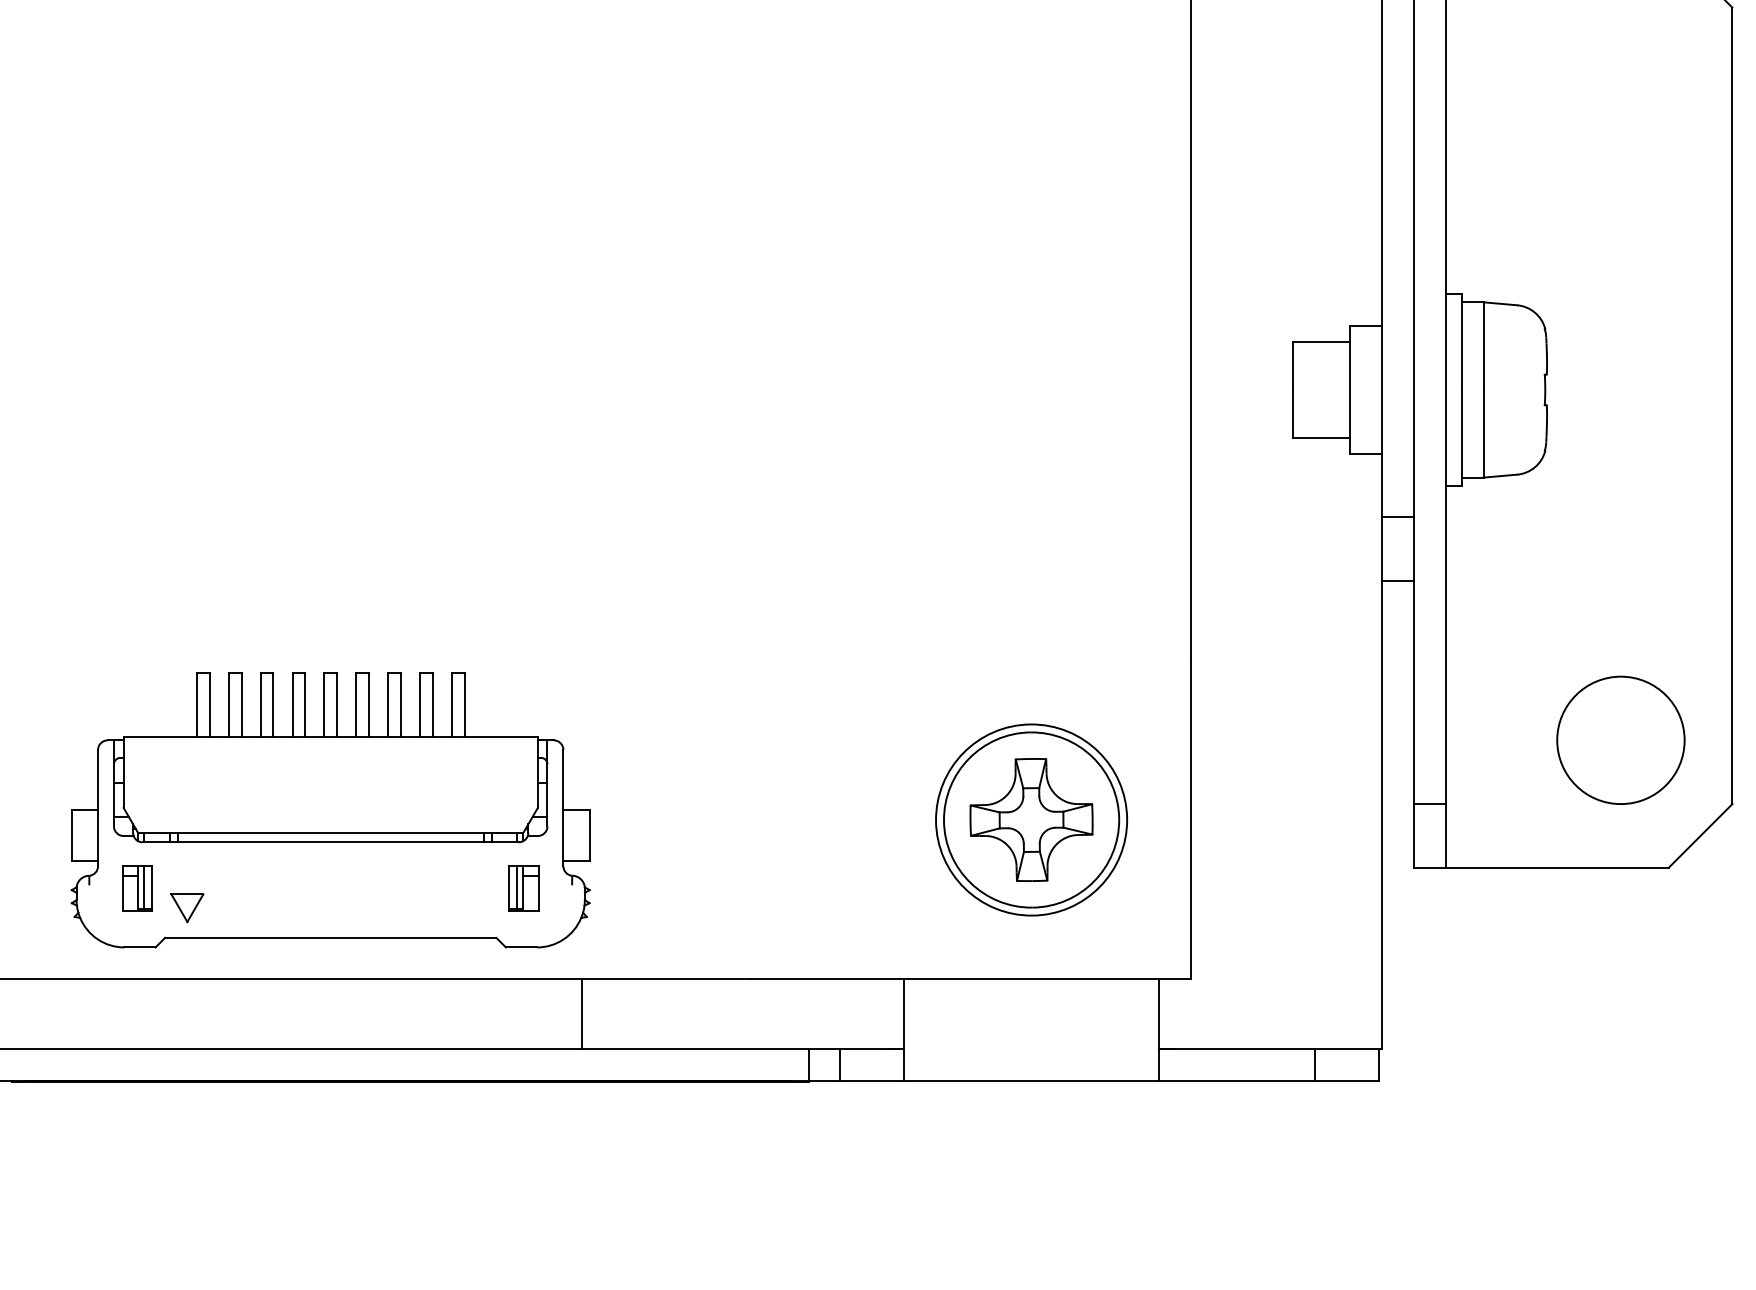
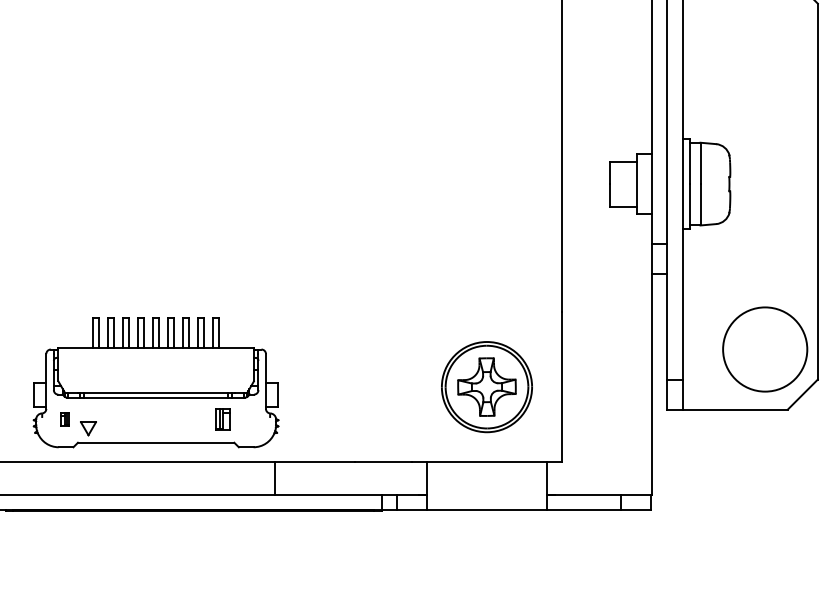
circle: (1621, 740) -> (765, 349), size x1.4
part: (136, 888) -> (64, 419), size x0.6
part: (522, 888) -> (222, 419), moved

